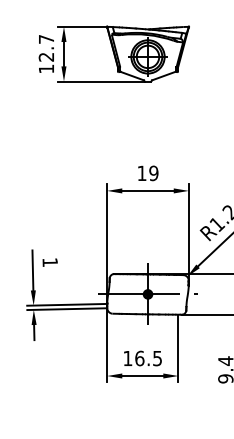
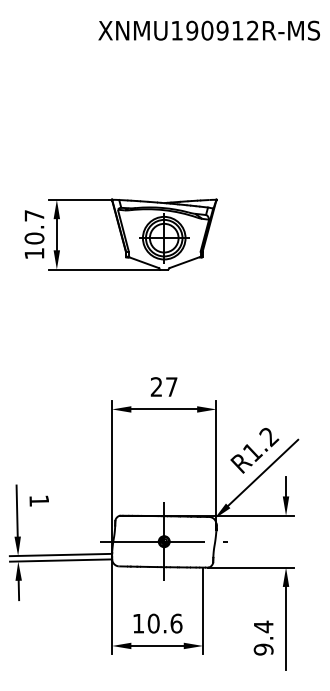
text: (46, 57) -> (34, 238), 12.7 -> 10.7
text: (147, 172) -> (163, 386), 19 -> 27
text: (148, 358) -> (164, 623), 16.5 -> 10.6

